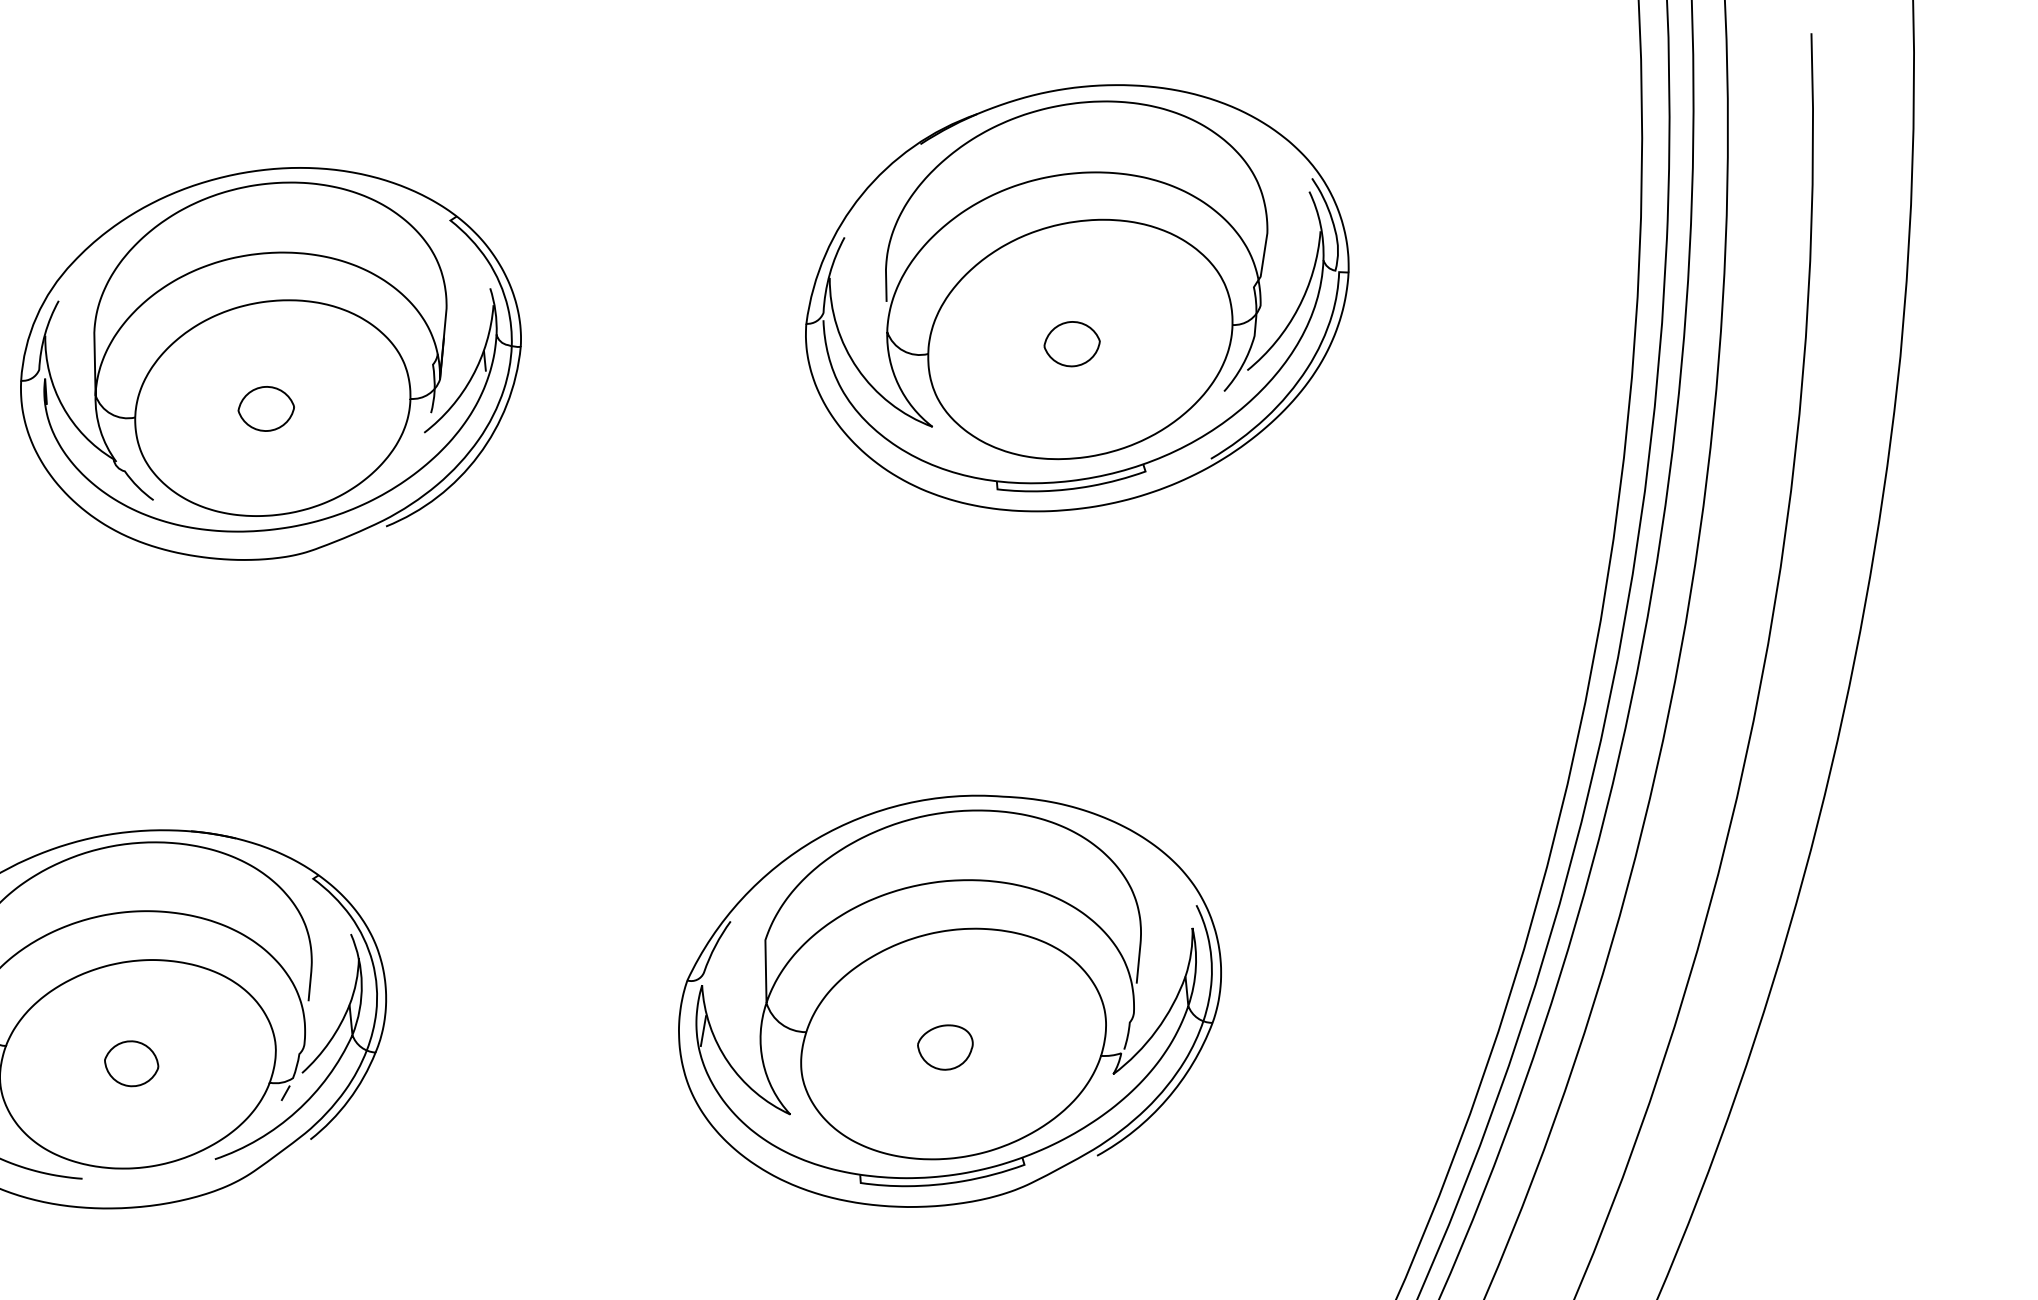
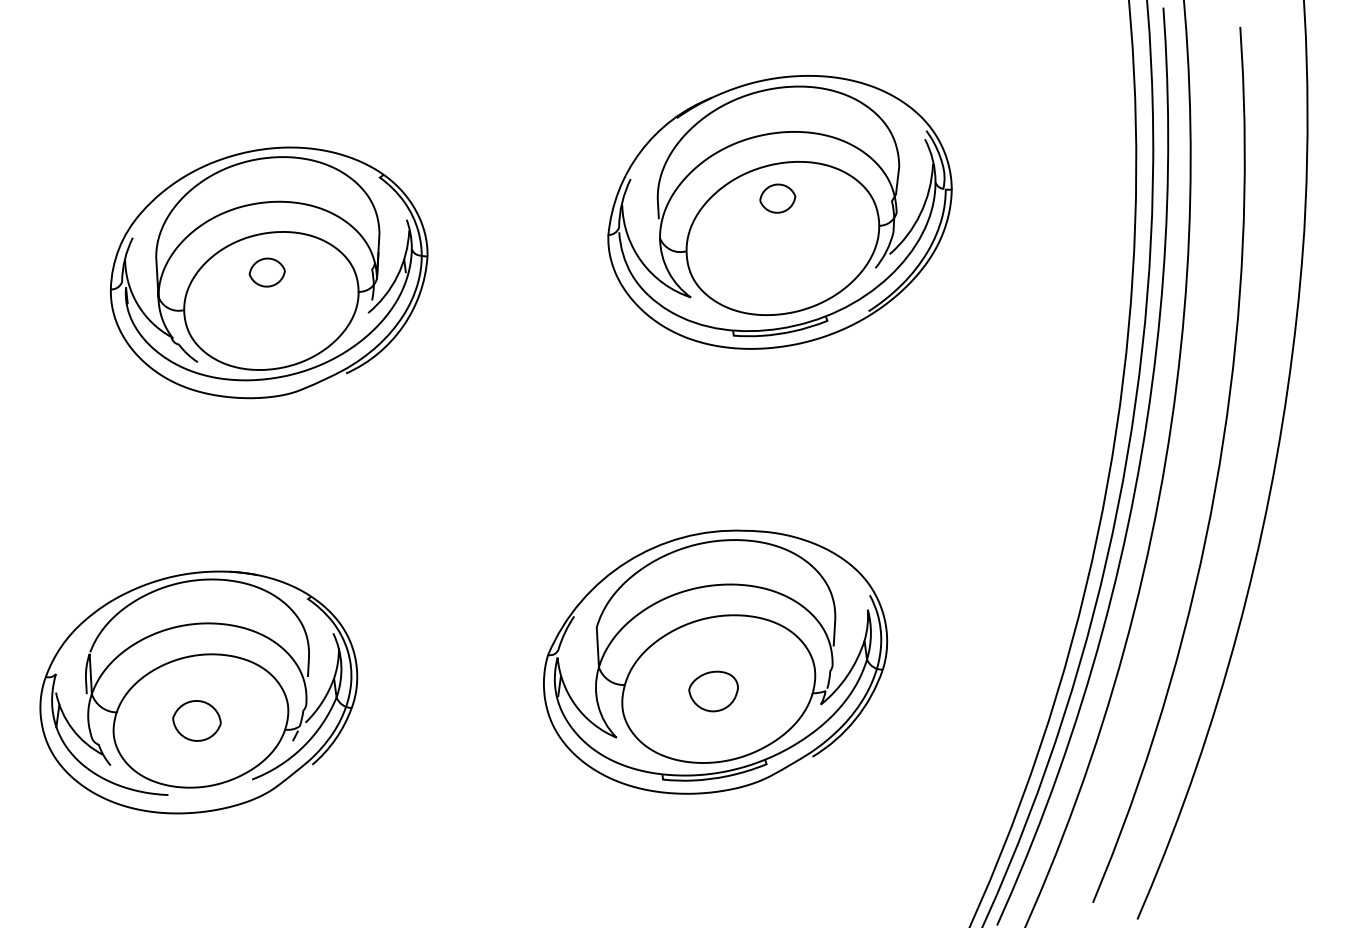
part: (1071, 343) -> (777, 198), moved
part: (265, 408) -> (266, 272), moved
part: (945, 1047) -> (713, 691), size x1.4
part: (130, 1063) -> (196, 720), size x1.4

